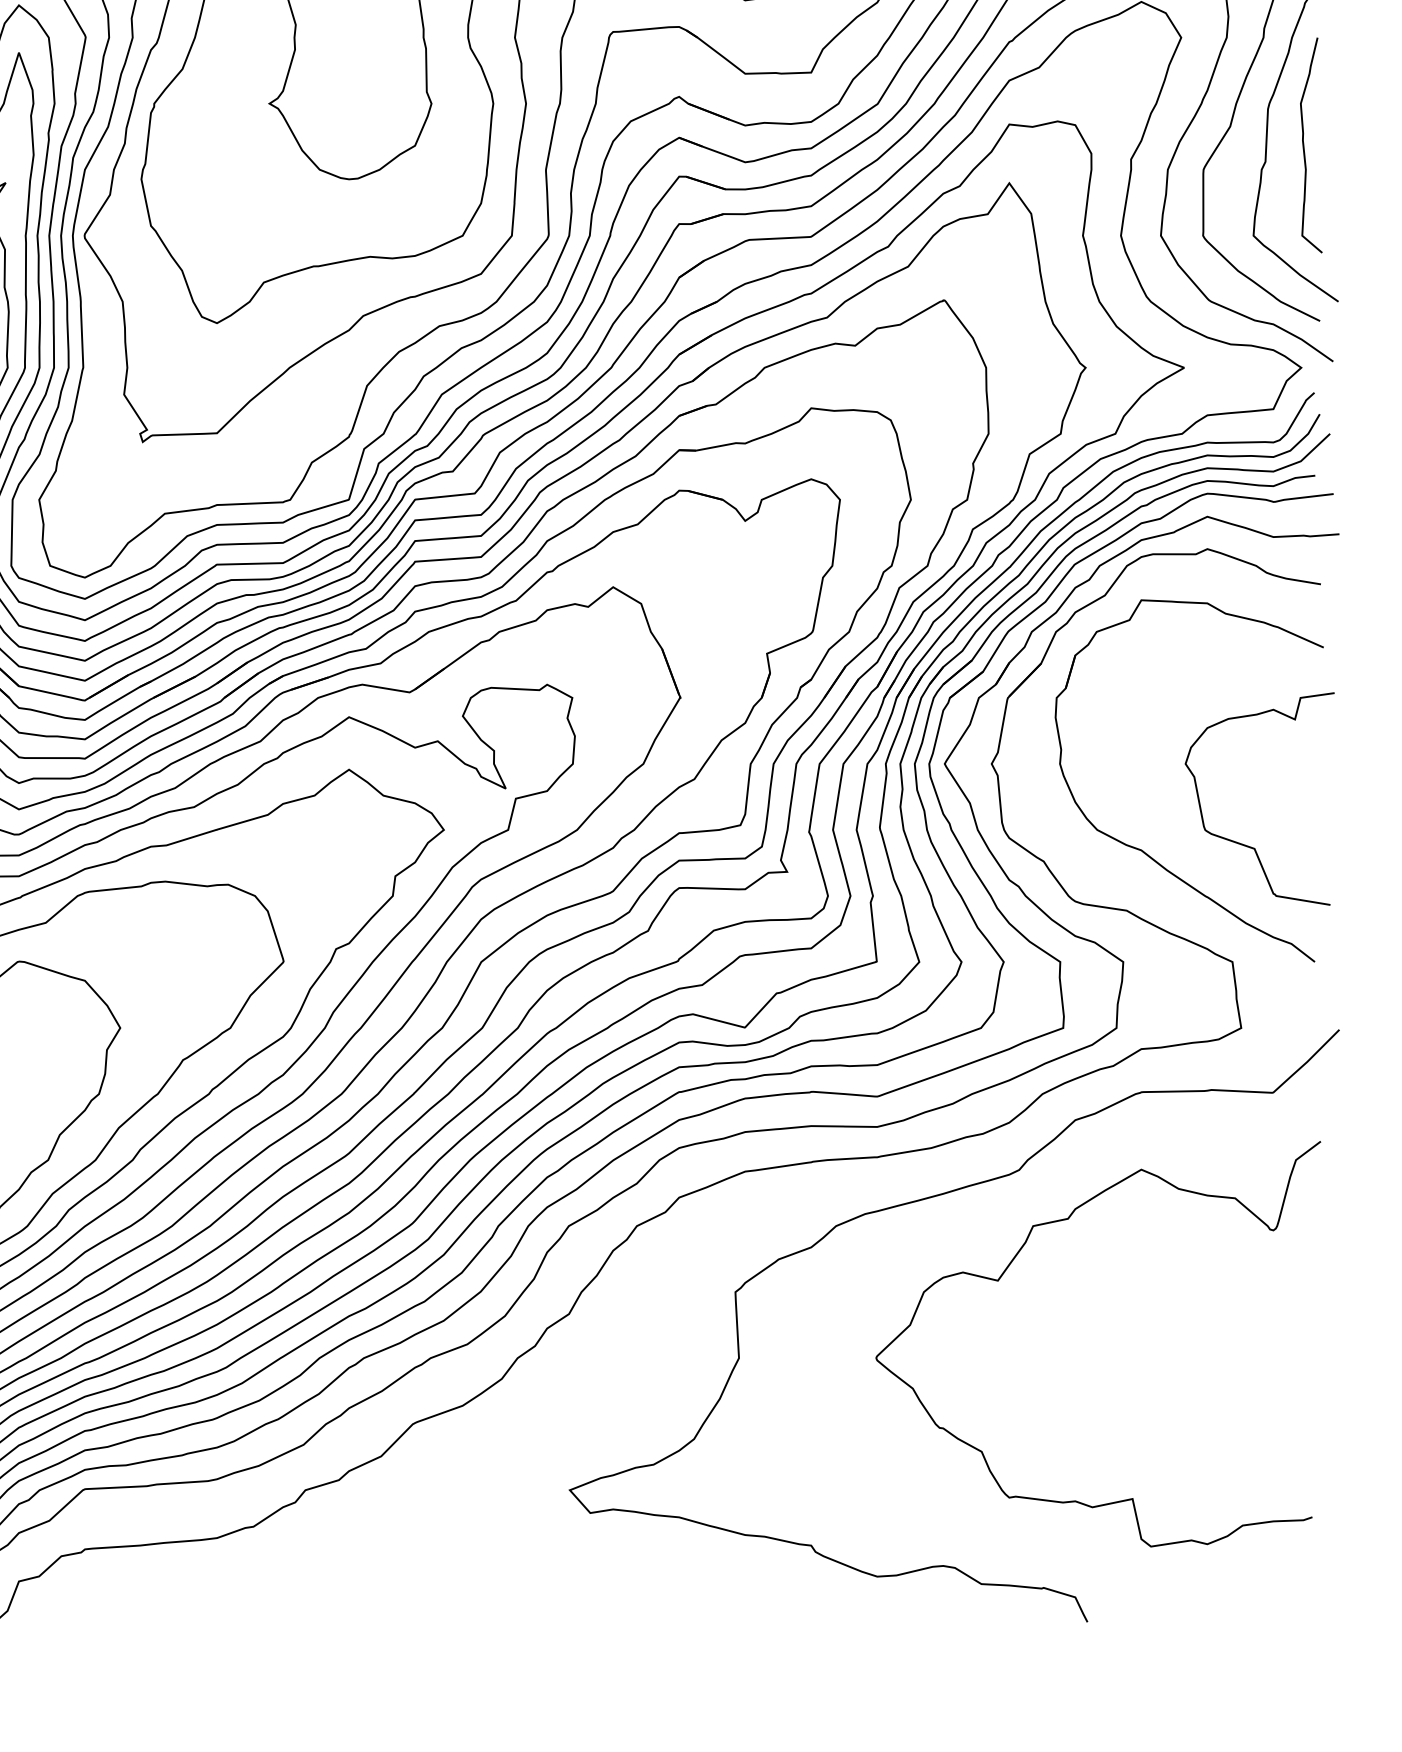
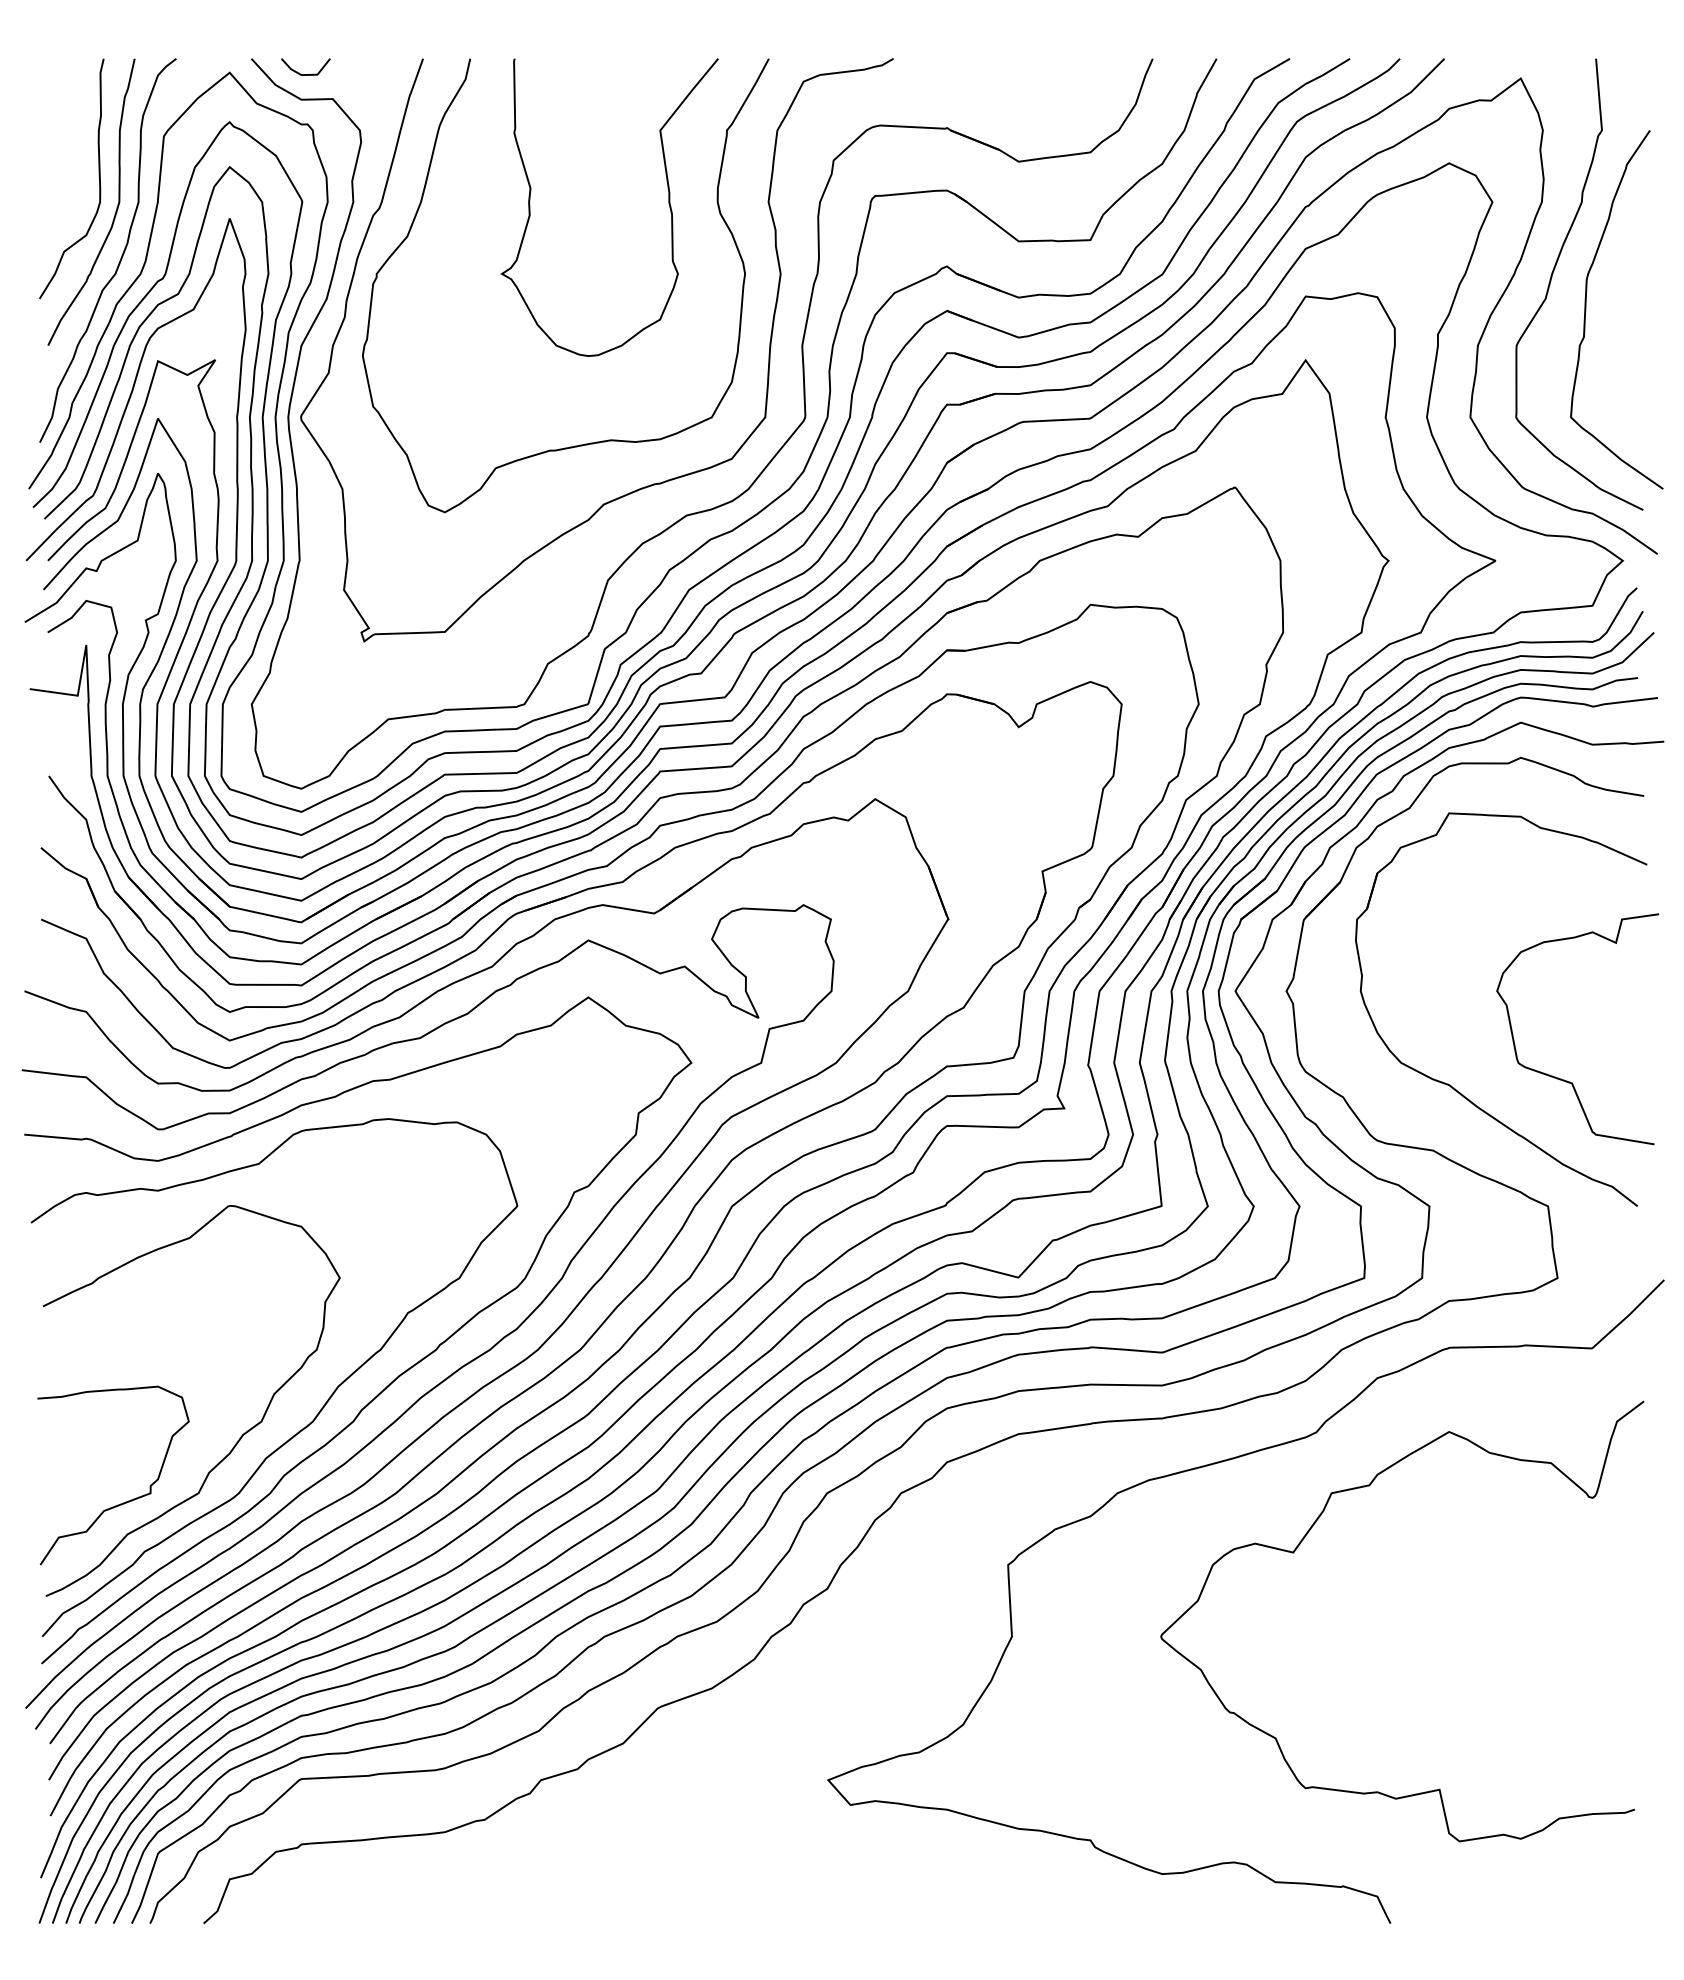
curve: (1304, 145) -> (1626, 319), removed

